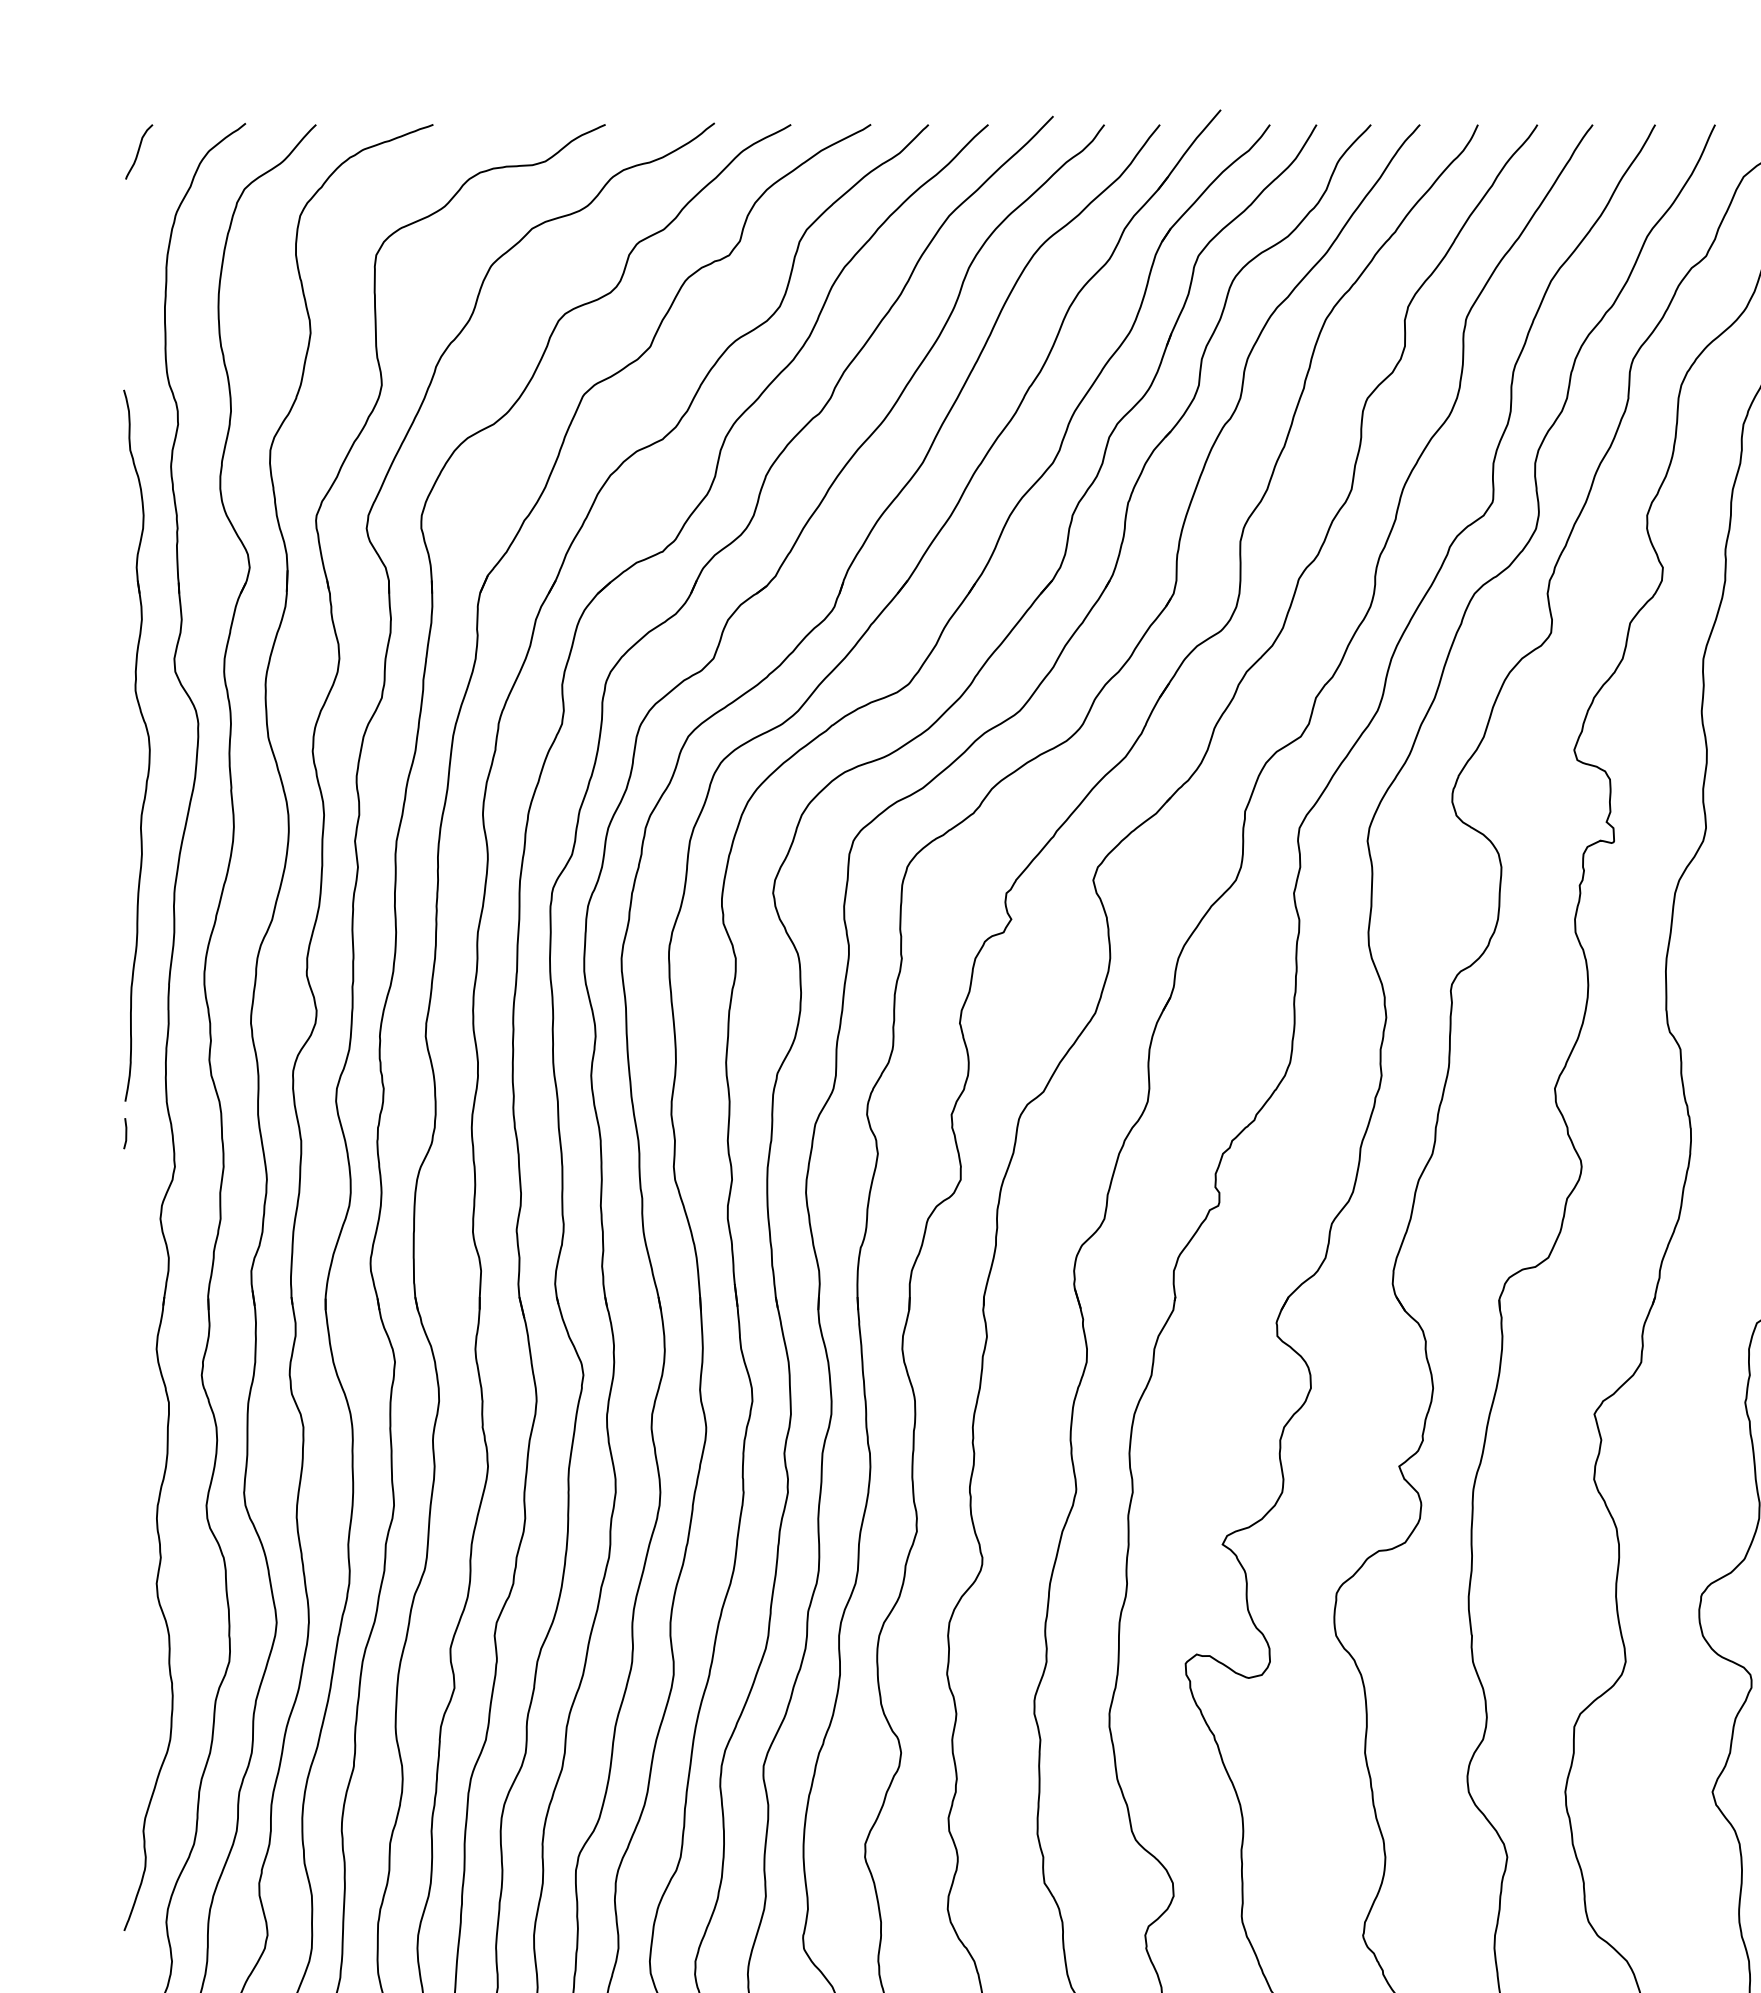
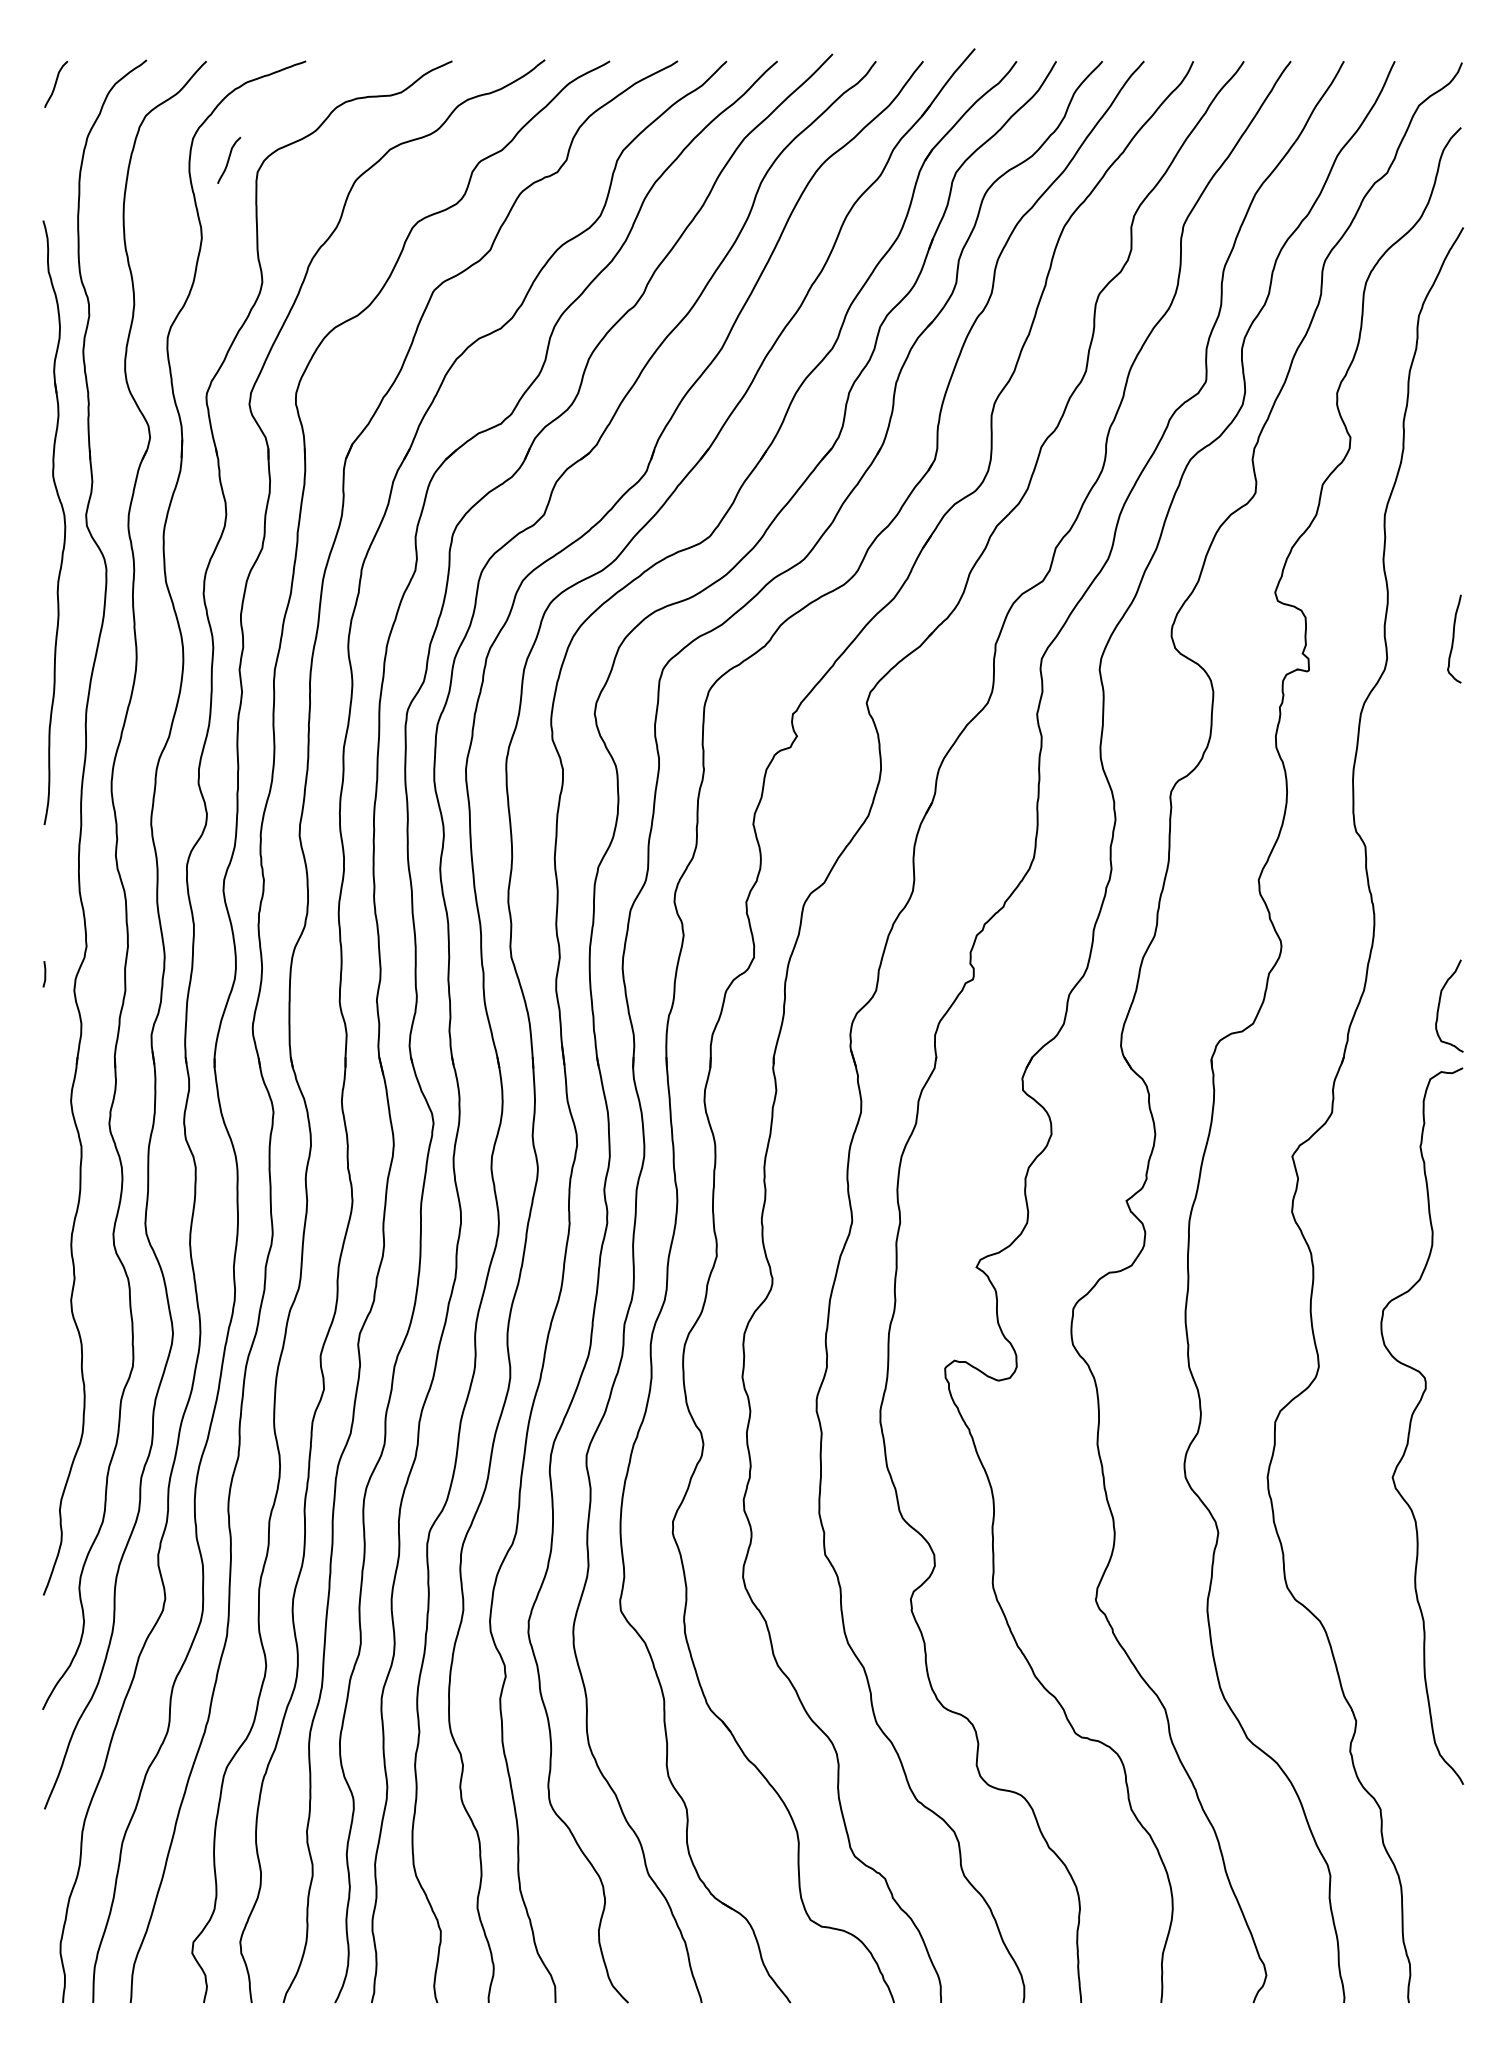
curve: (343, 240) -> (229, 159), added
part: (147, 743) -> (63, 520), moved
line: (125, 1133) -> (44, 974), moved

